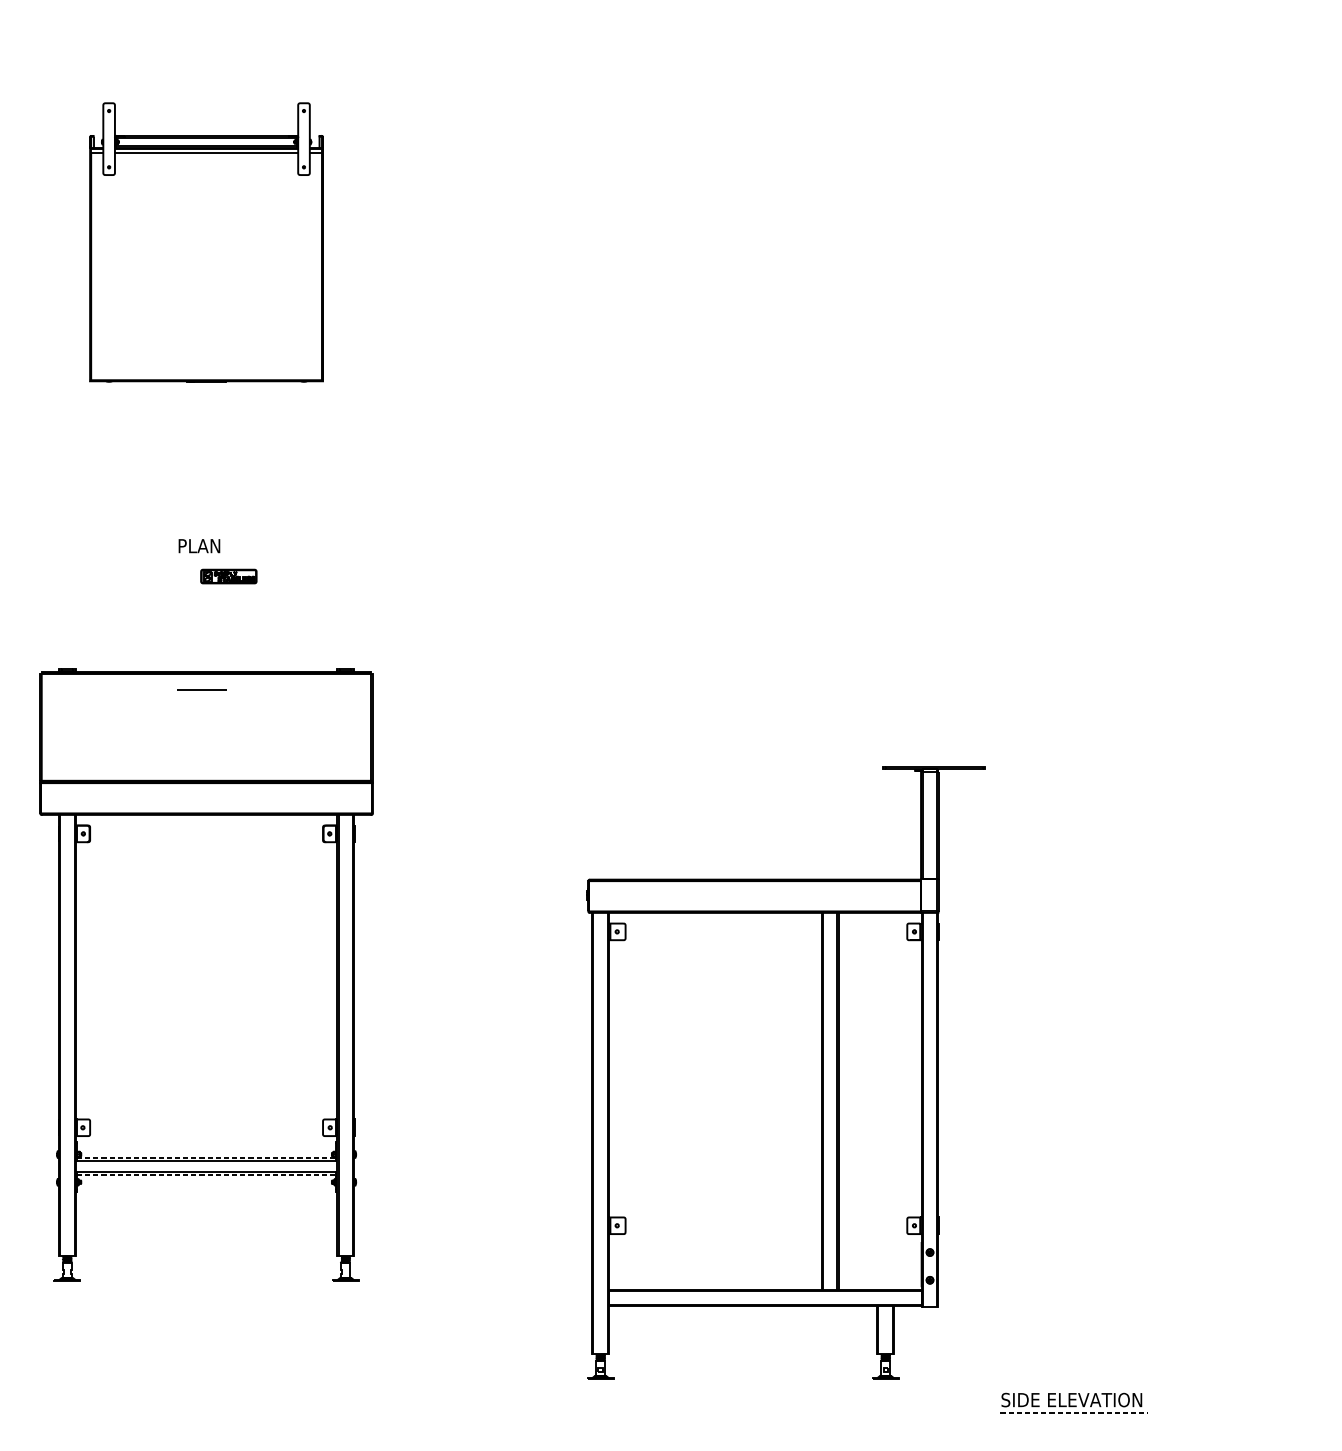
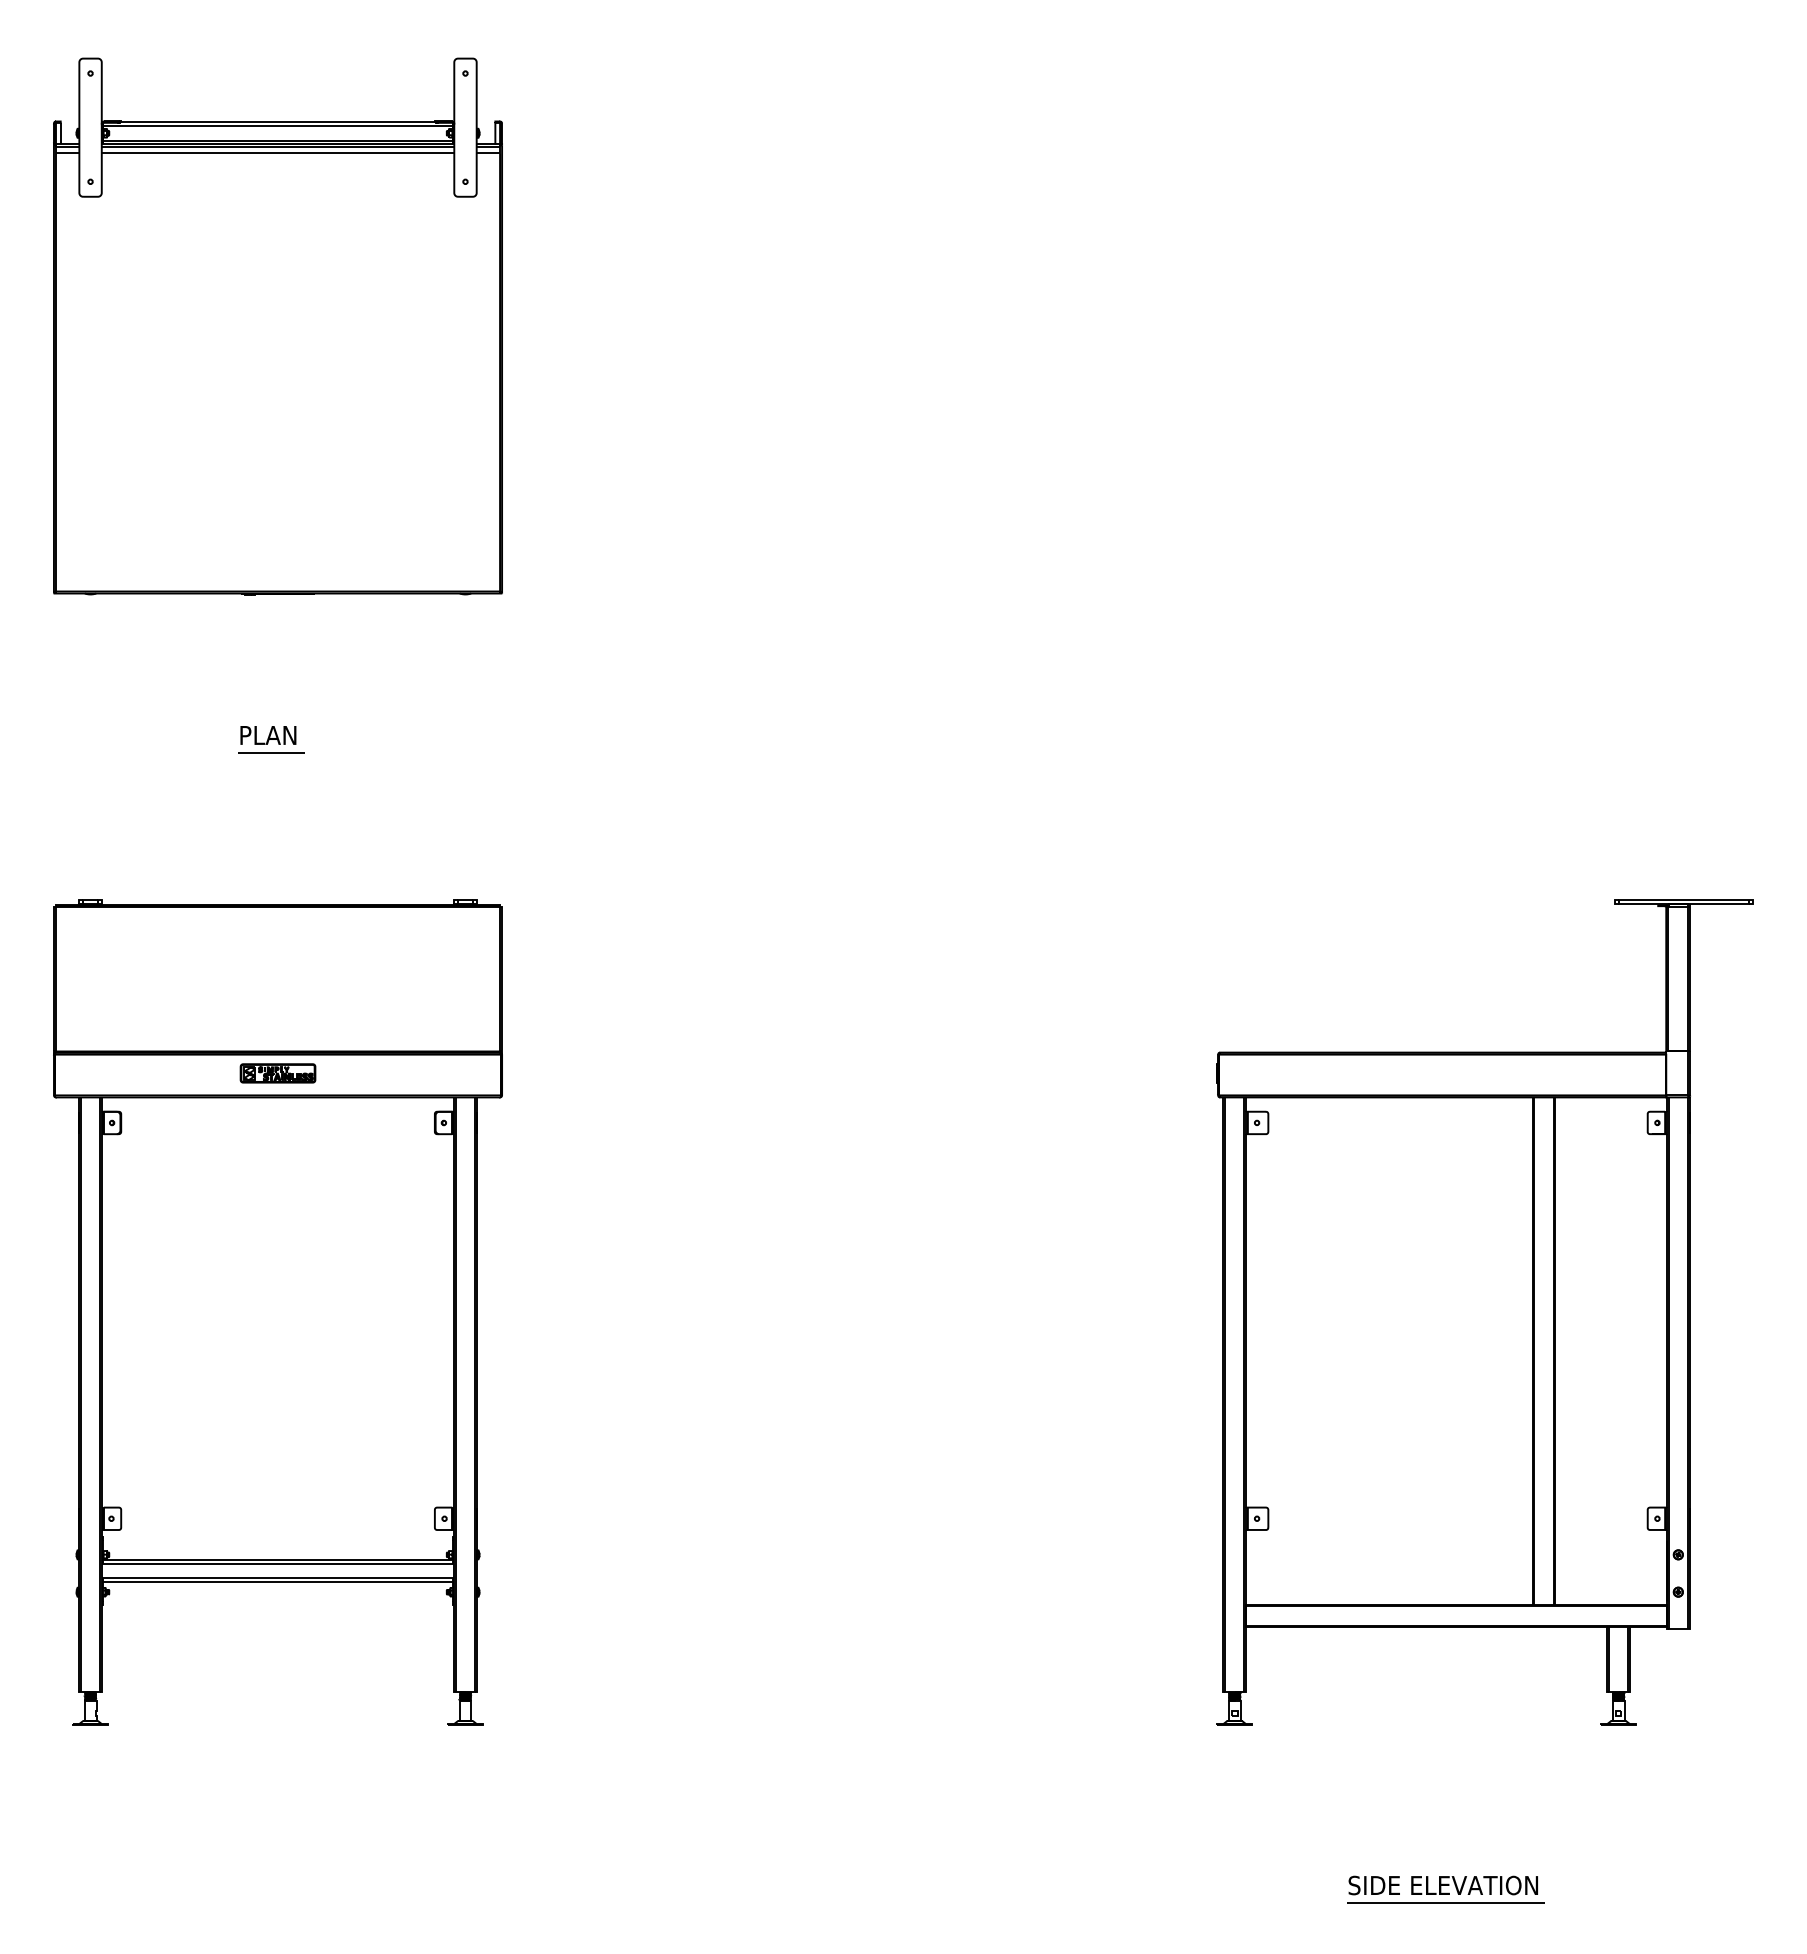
part: (206, 242) -> (277, 326), size x1.43
part: (228, 576) -> (277, 1073), moved
line: (201, 689) -> (271, 752), moved
part: (786, 1072) -> (1484, 1312), moved
line: (206, 1158) -> (278, 1559), dashed -> solid
line: (206, 1175) -> (278, 1582), dashed -> solid
line: (1074, 1412) -> (1446, 1902), dashed -> solid

